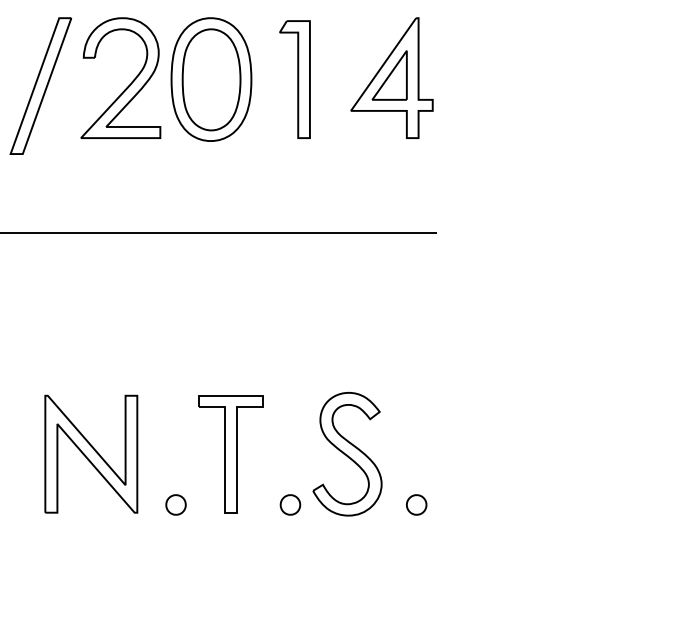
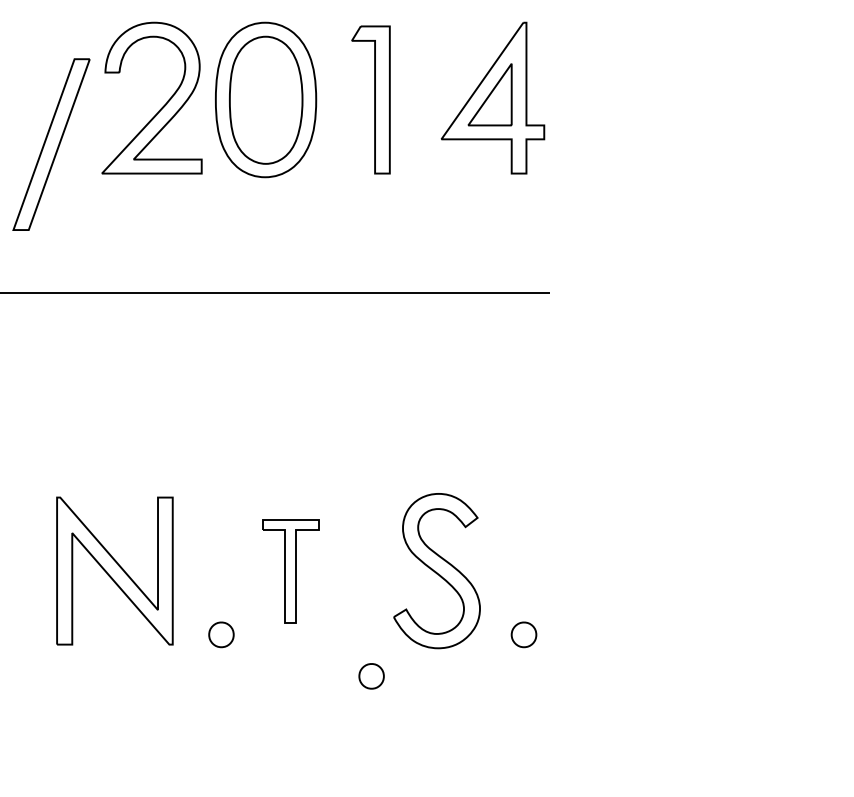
part: (40, 85) -> (51, 143), moved
part: (230, 454) -> (289, 571), size x0.7
part: (290, 504) -> (371, 675), moved

